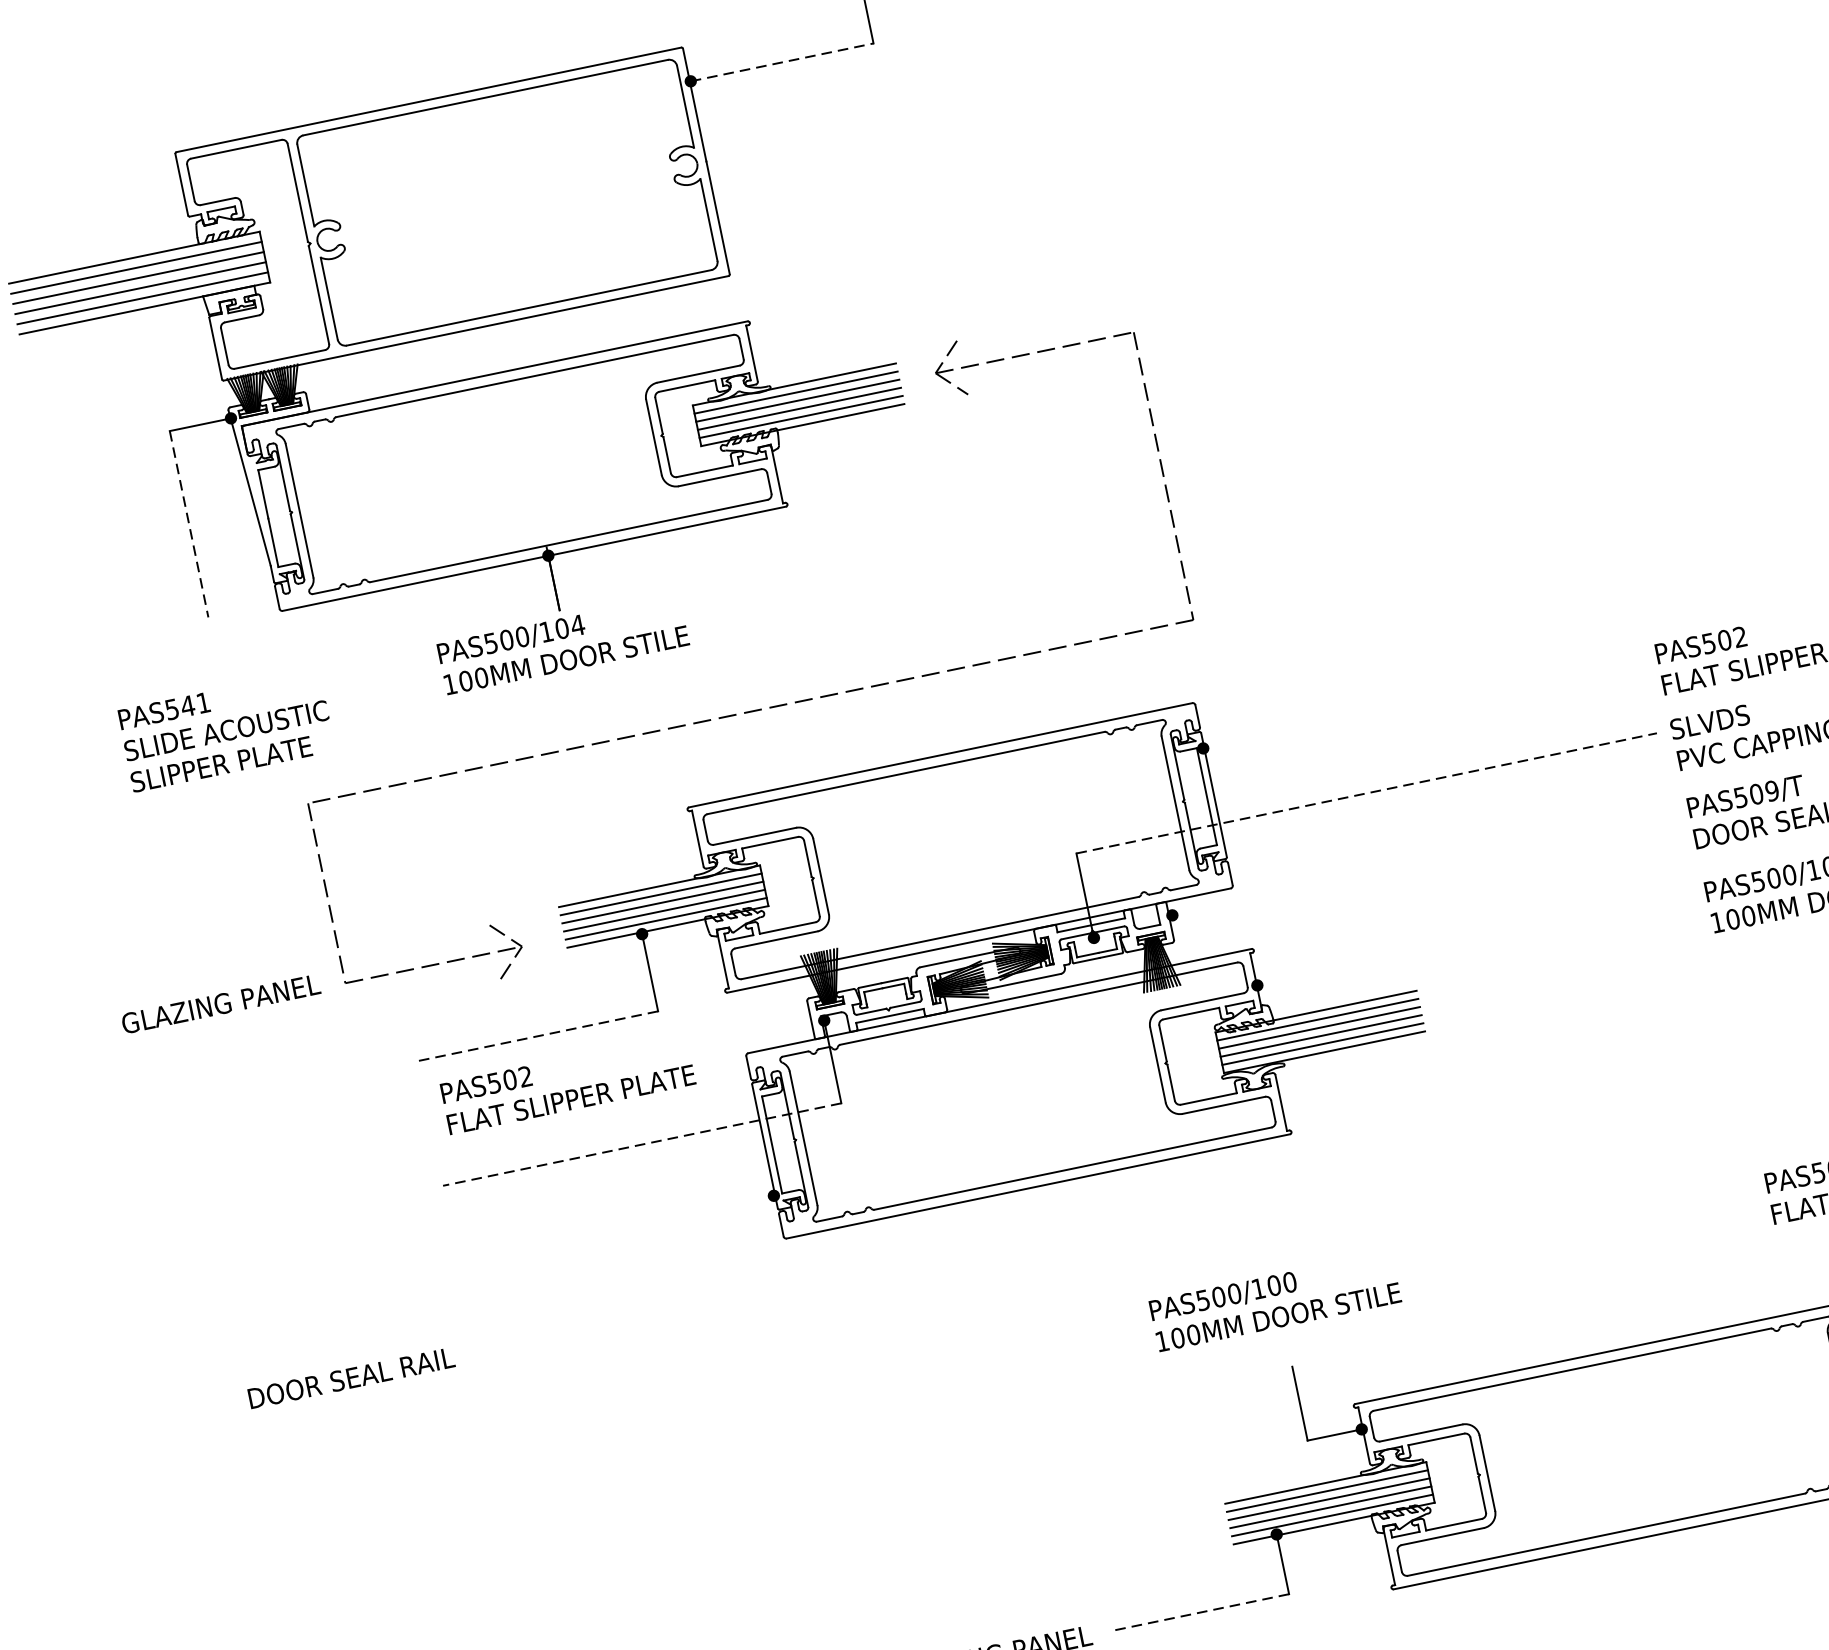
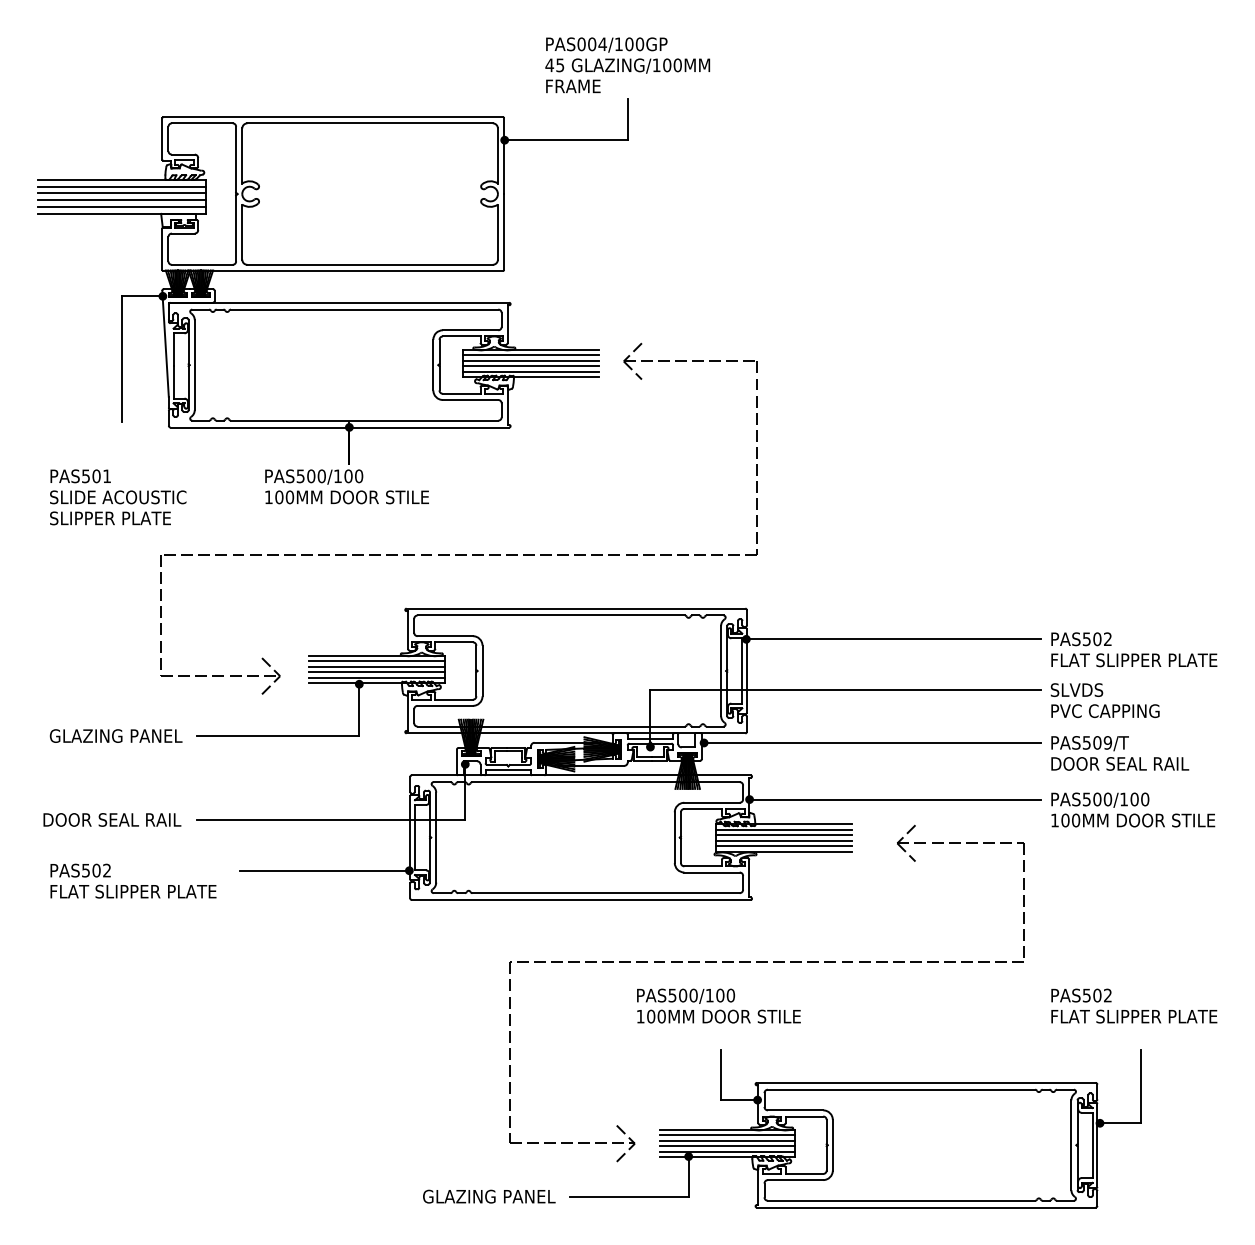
line: (782, 62) -> (566, 140), dashed -> solid
line: (188, 524) -> (121, 359), dashed -> solid
text: (577, 625) -> (358, 476), PAS500/104 -> PAS500/100
line: (1421, 703) -> (893, 639), added
text: (187, 706) -> (96, 476), PAS541 -> PAS501
line: (1367, 793) -> (846, 690), dashed -> solid
line: (1422, 862) -> (872, 742), added
line: (1474, 940) -> (895, 799), added
text: (219, 1003) -> (115, 735), moved
line: (536, 1036) -> (277, 736), dashed -> solid
text: (567, 1083) -> (133, 880), moved
line: (641, 1145) -> (330, 820), dashed -> solid
line: (647, 1221) -> (324, 870), added
part: (1332, 1222) -> (766, 962), added
text: (351, 1377) -> (112, 819), moved
line: (1199, 1612) -> (628, 1196), dashed -> solid

